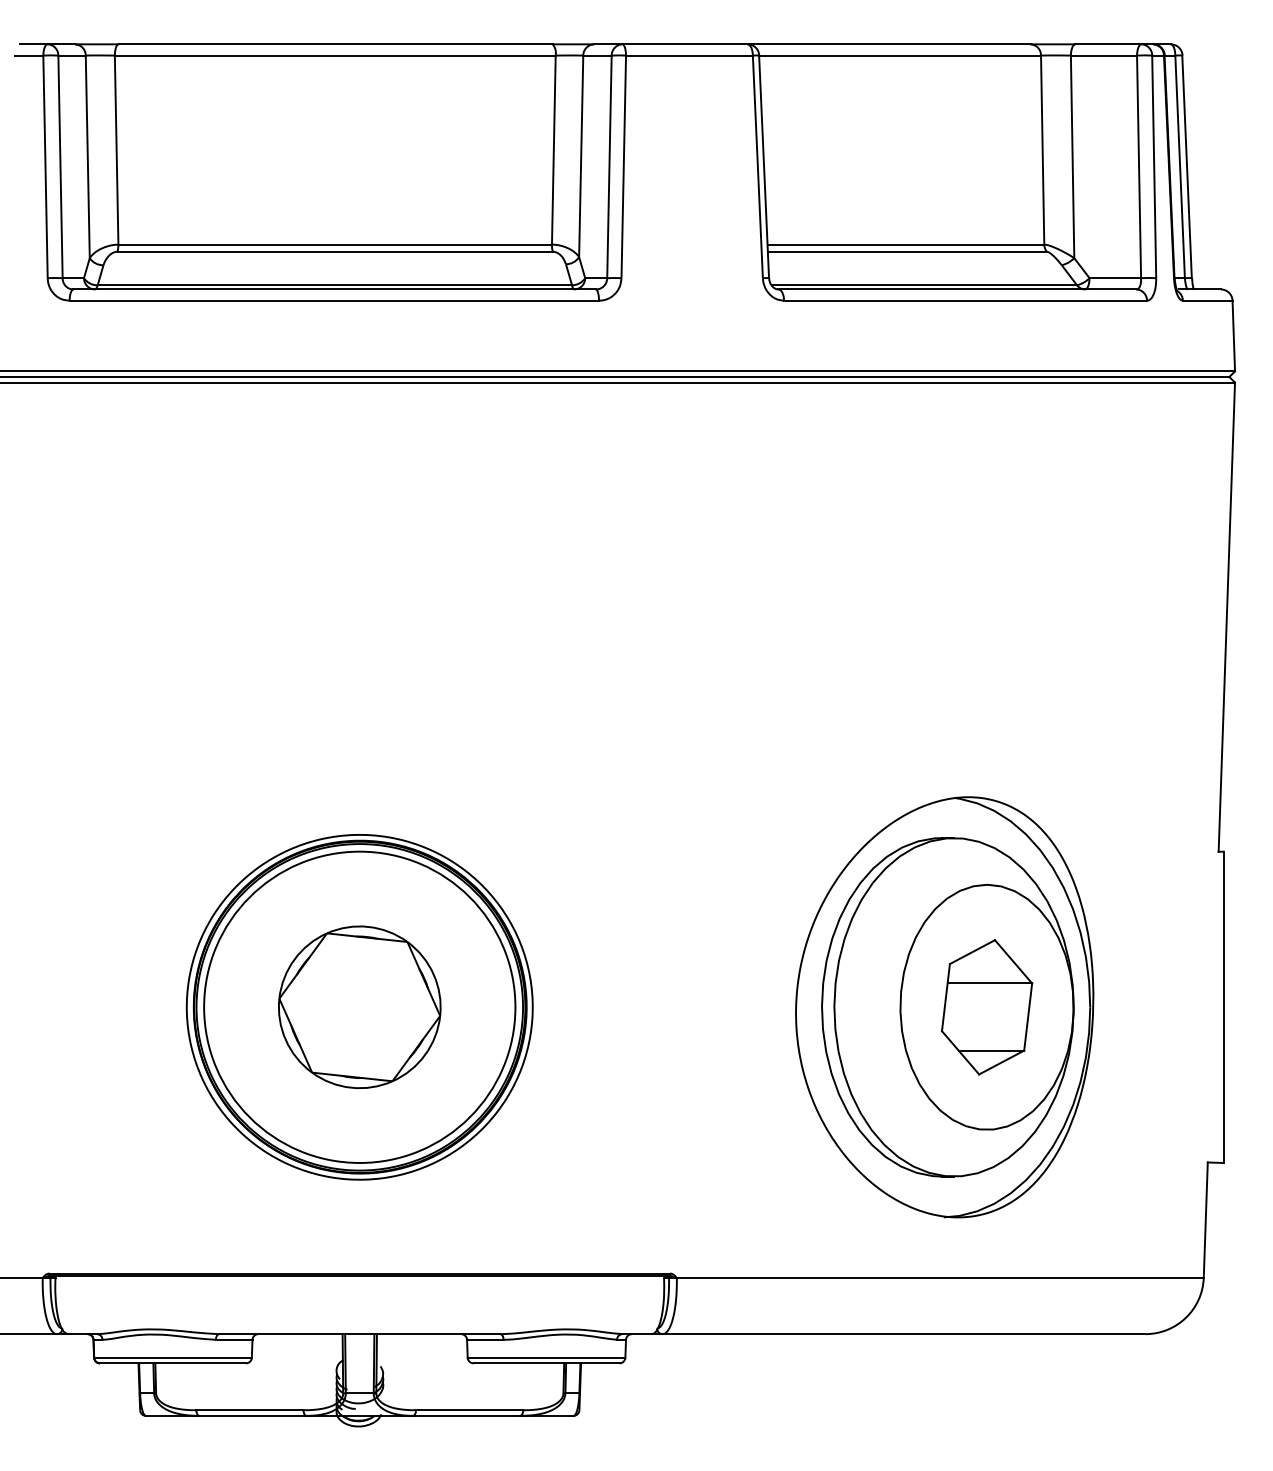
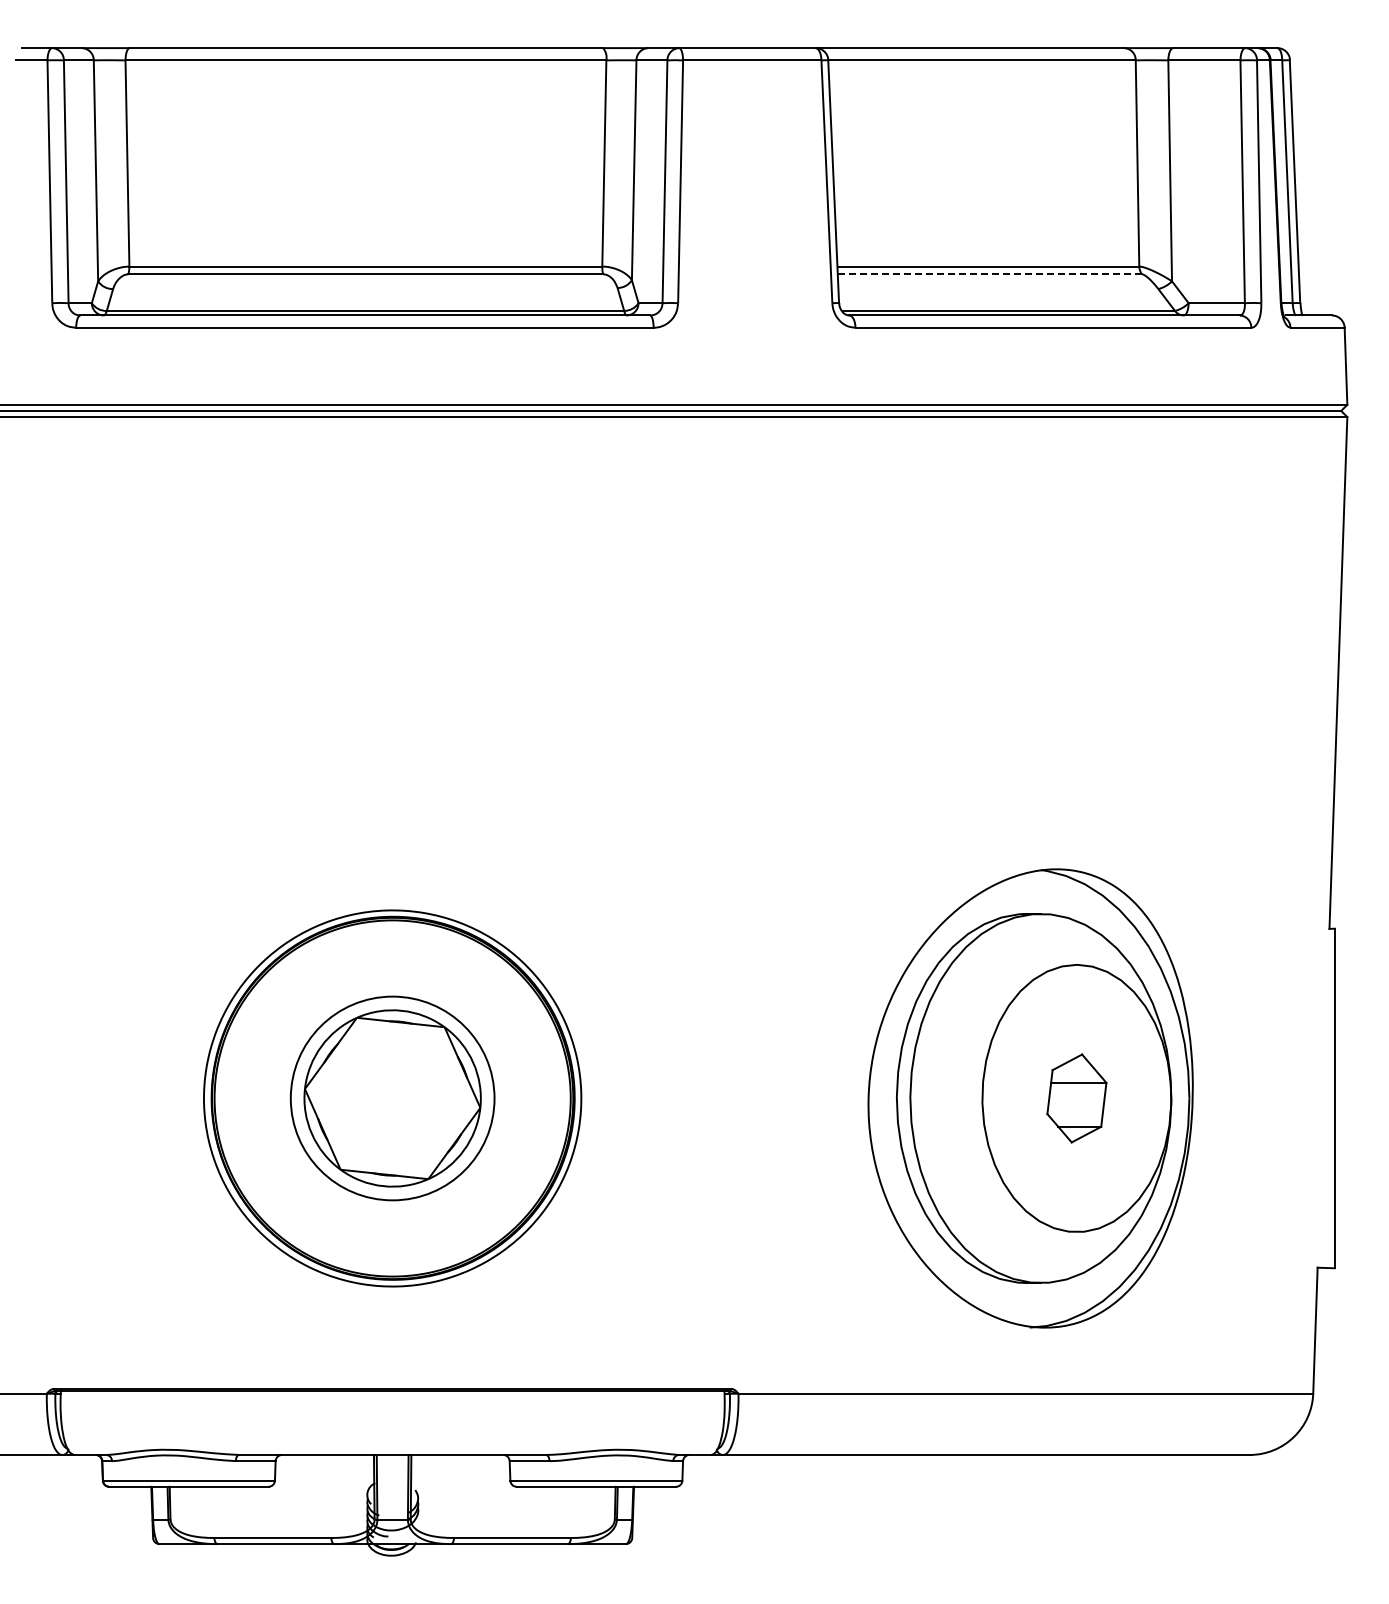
line: (906, 251) -> (989, 274), solid -> dashed
circle: (359, 1007) -> (392, 1098), size x0.6
part: (986, 1007) -> (1076, 1098), size x0.6

